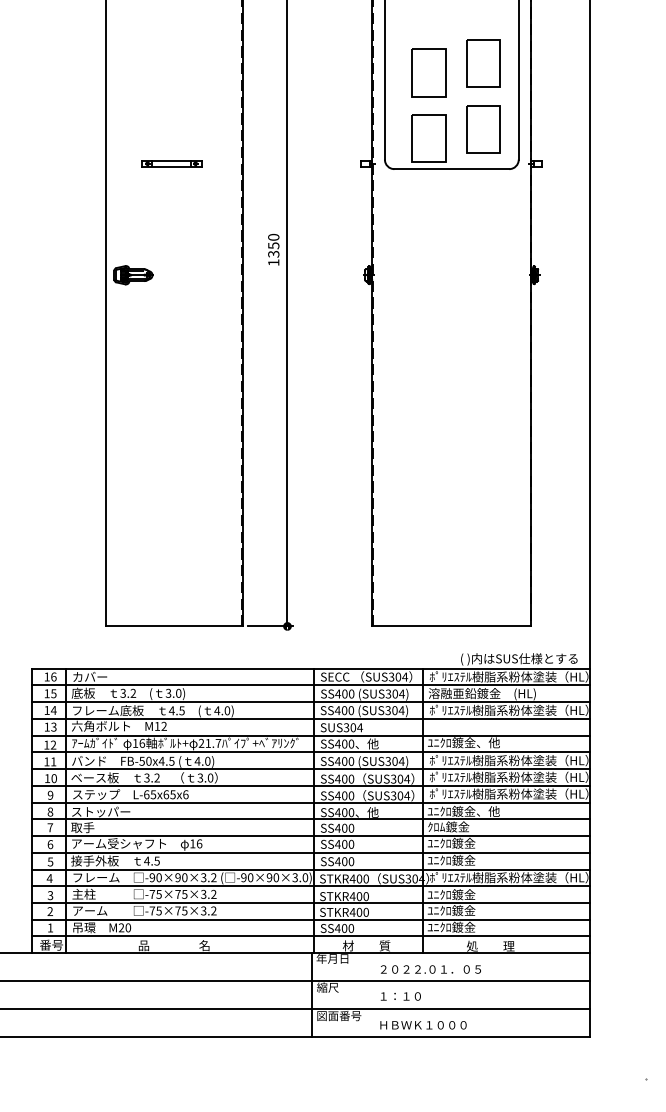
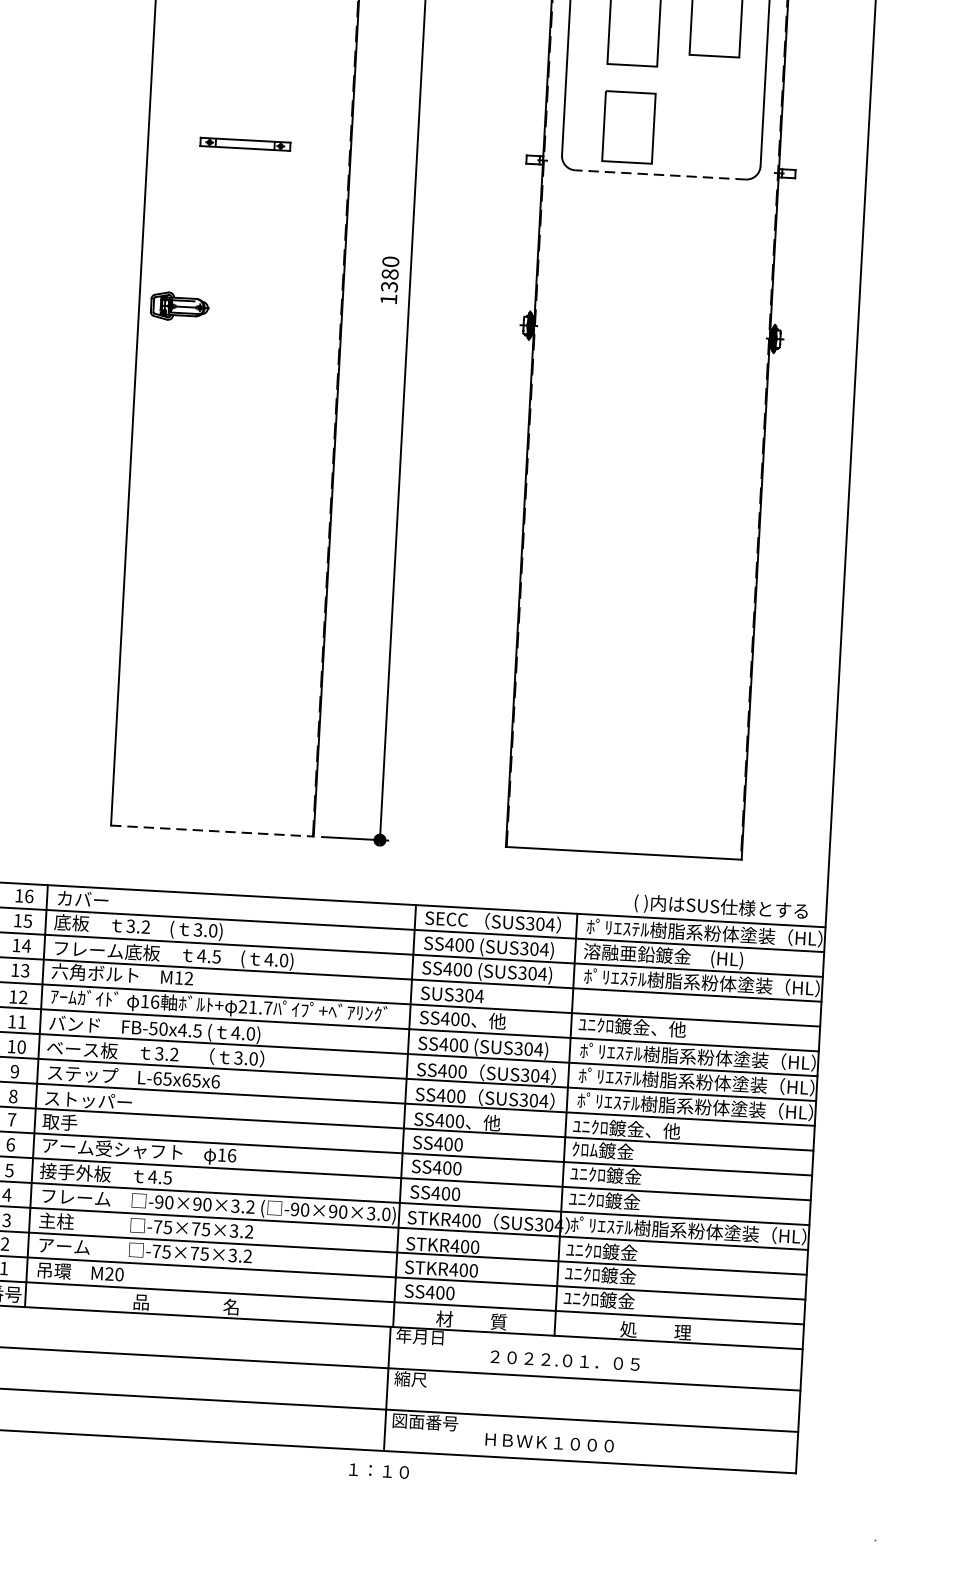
part: (483, 129) -> (710, 118), removed
line: (451, 169) -> (660, 175), solid -> dashed
text: (273, 245) -> (389, 273), 1350 -> 1380
line: (175, 626) -> (213, 831), solid -> dashed
text: (400, 996) -> (378, 1471), moved

